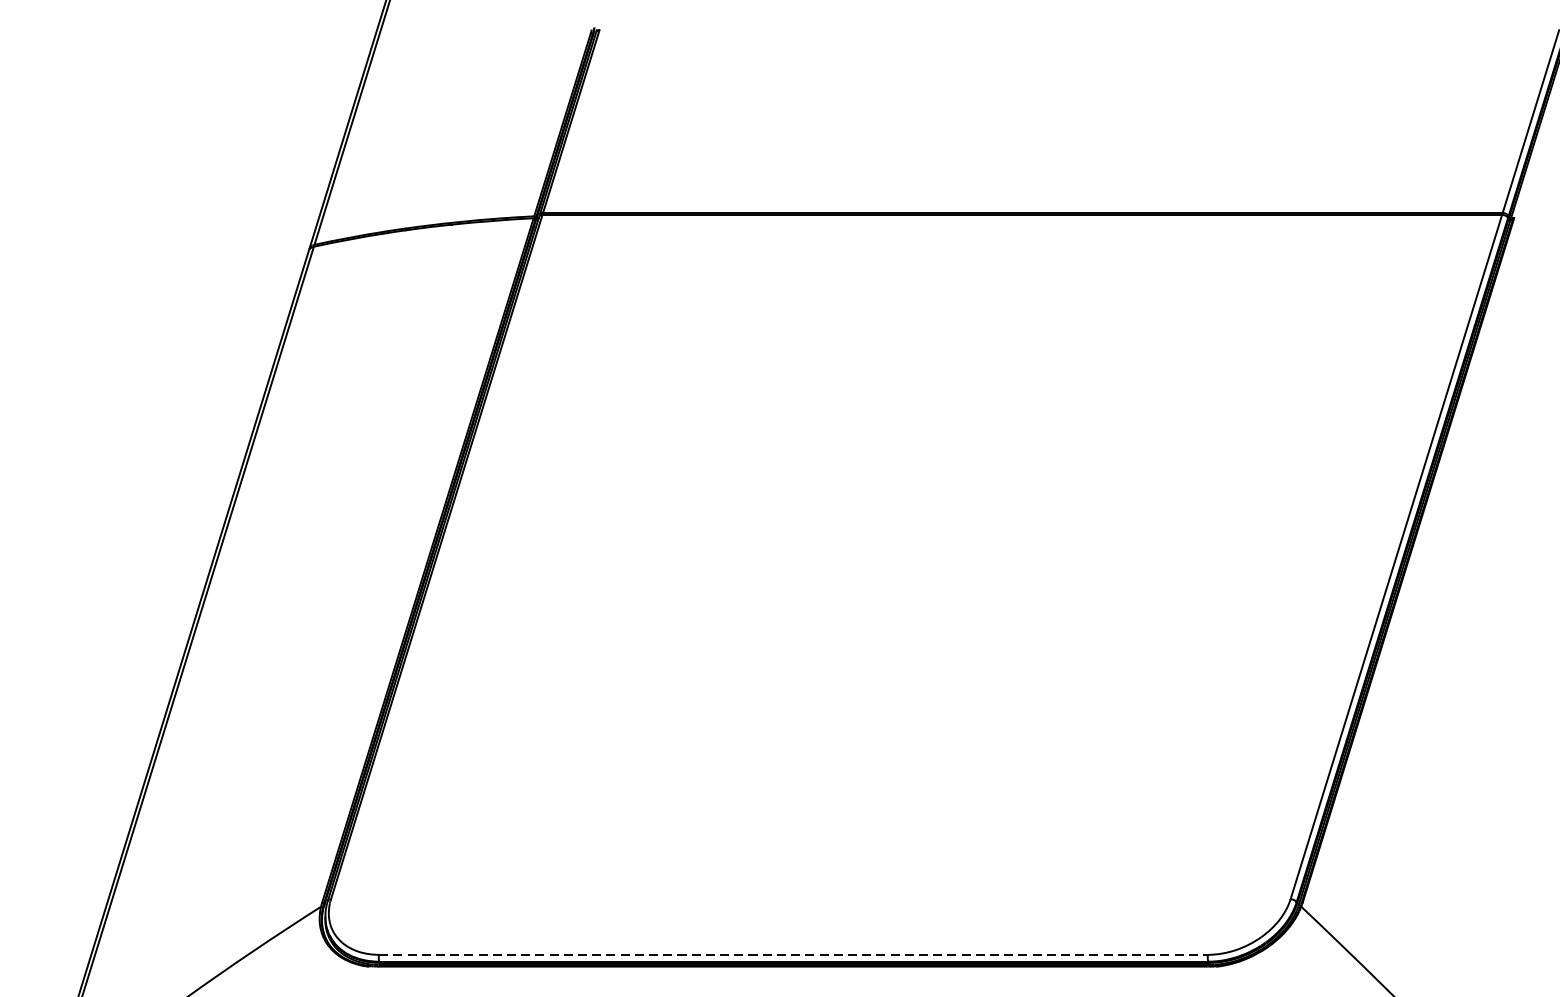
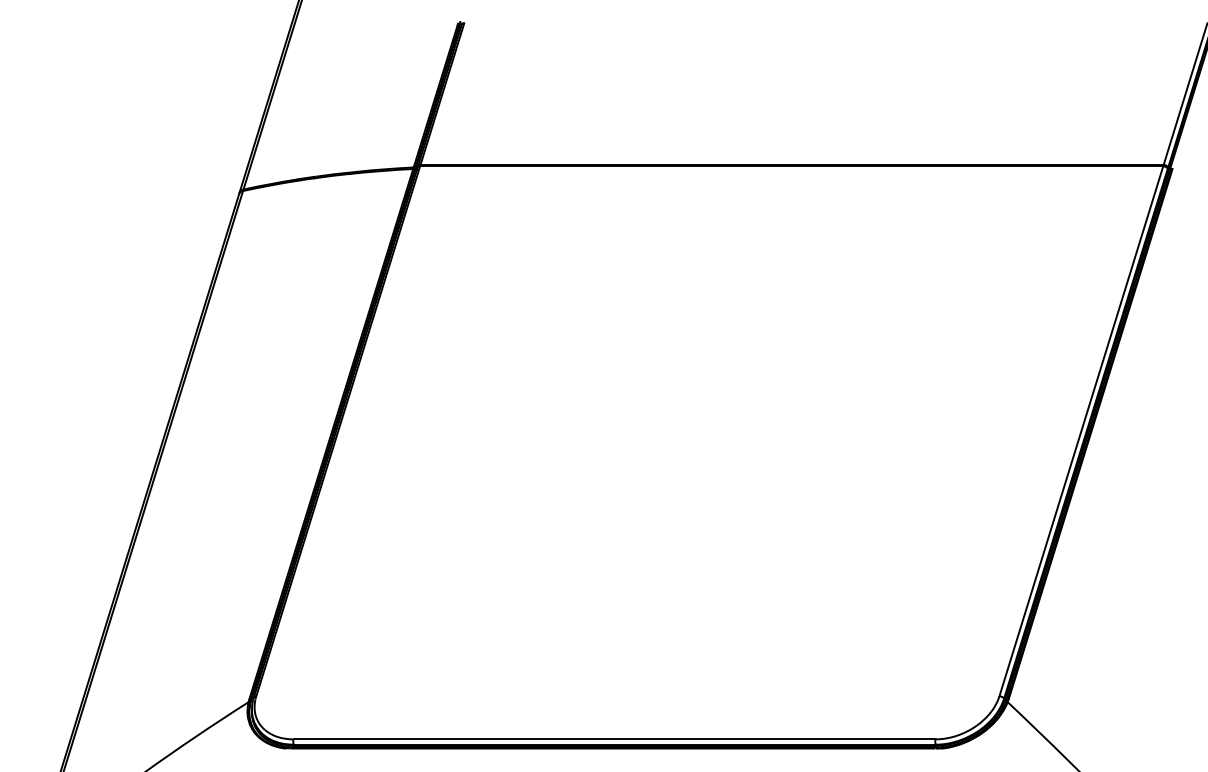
line: (793, 954) -> (614, 739), dashed -> solid

